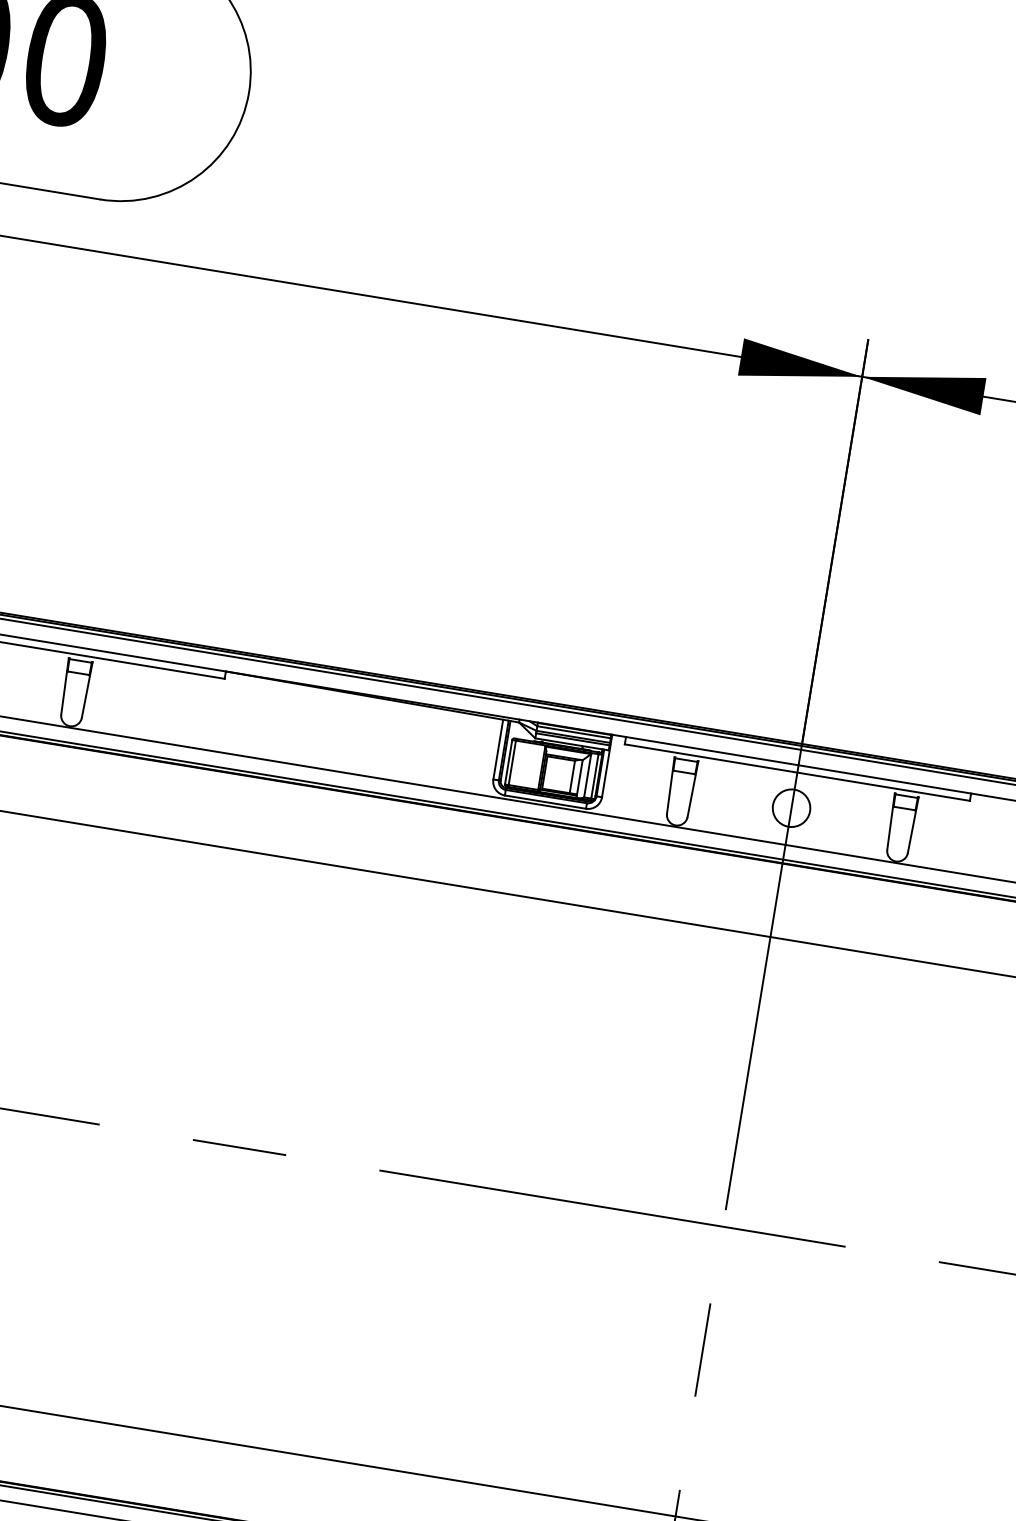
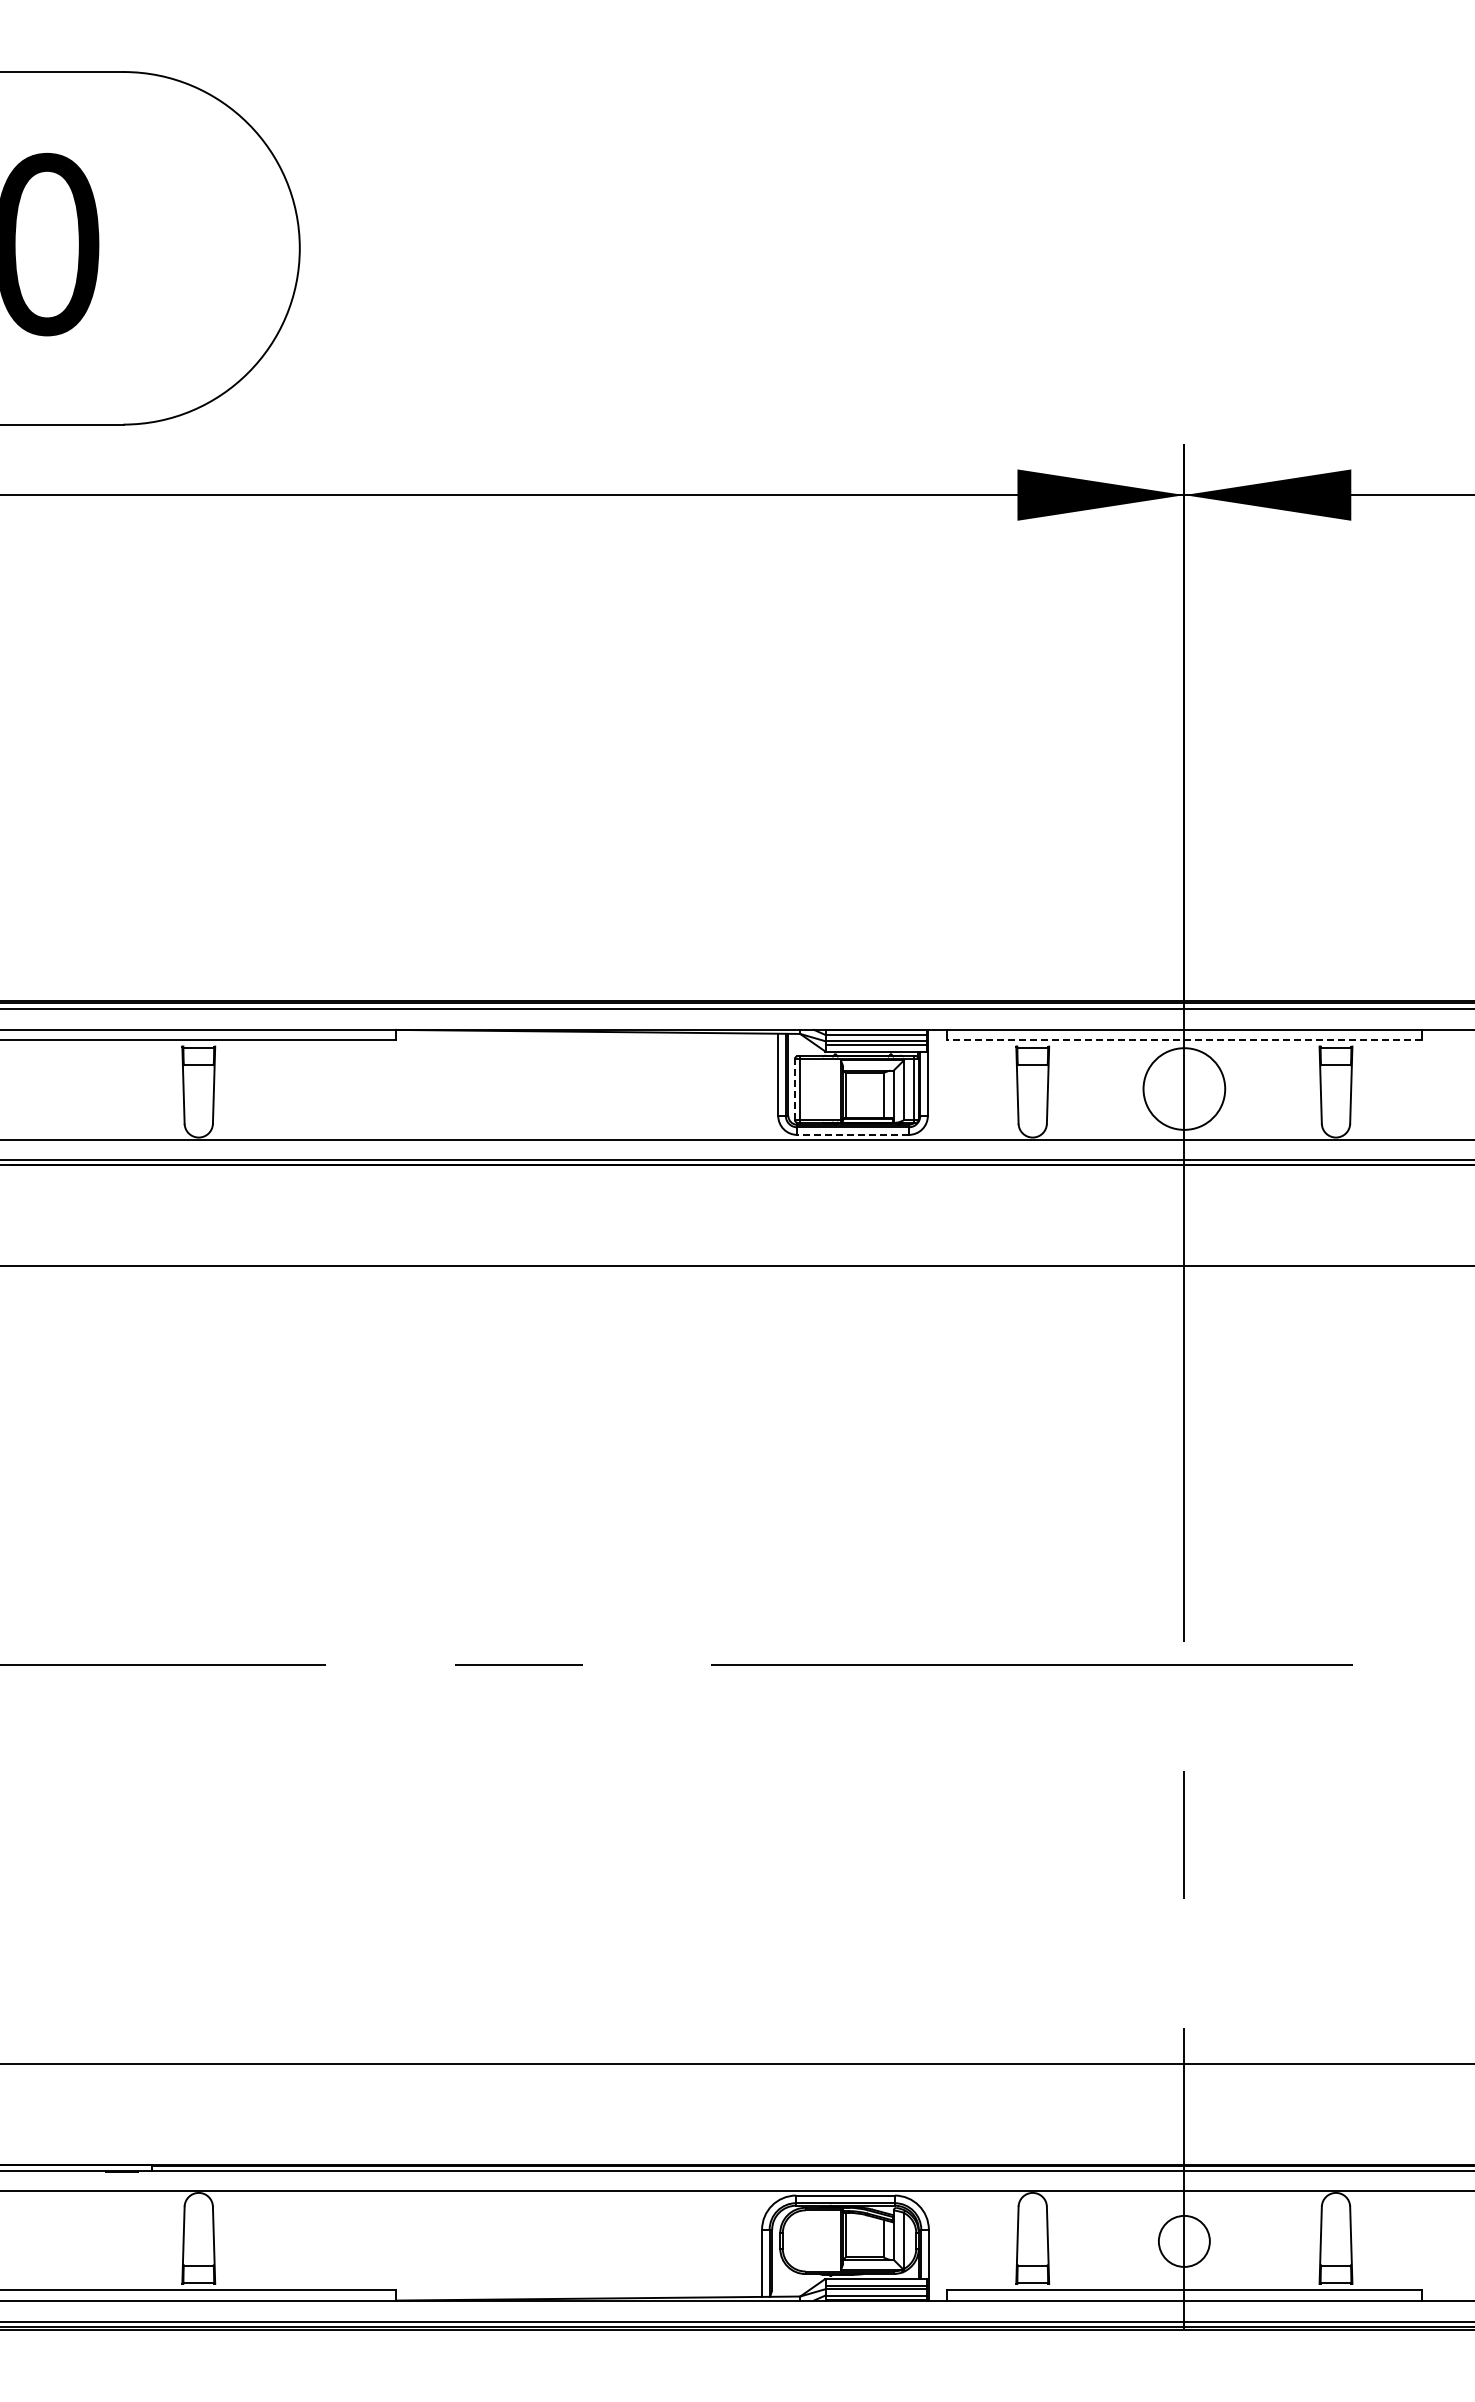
line: (508, 762) -> (794, 1089), solid -> dashed
line: (797, 772) -> (1184, 1040), solid -> dashed
line: (545, 801) -> (853, 1134), solid -> dashed
circle: (790, 807) -> (1183, 1088), size x1.6

